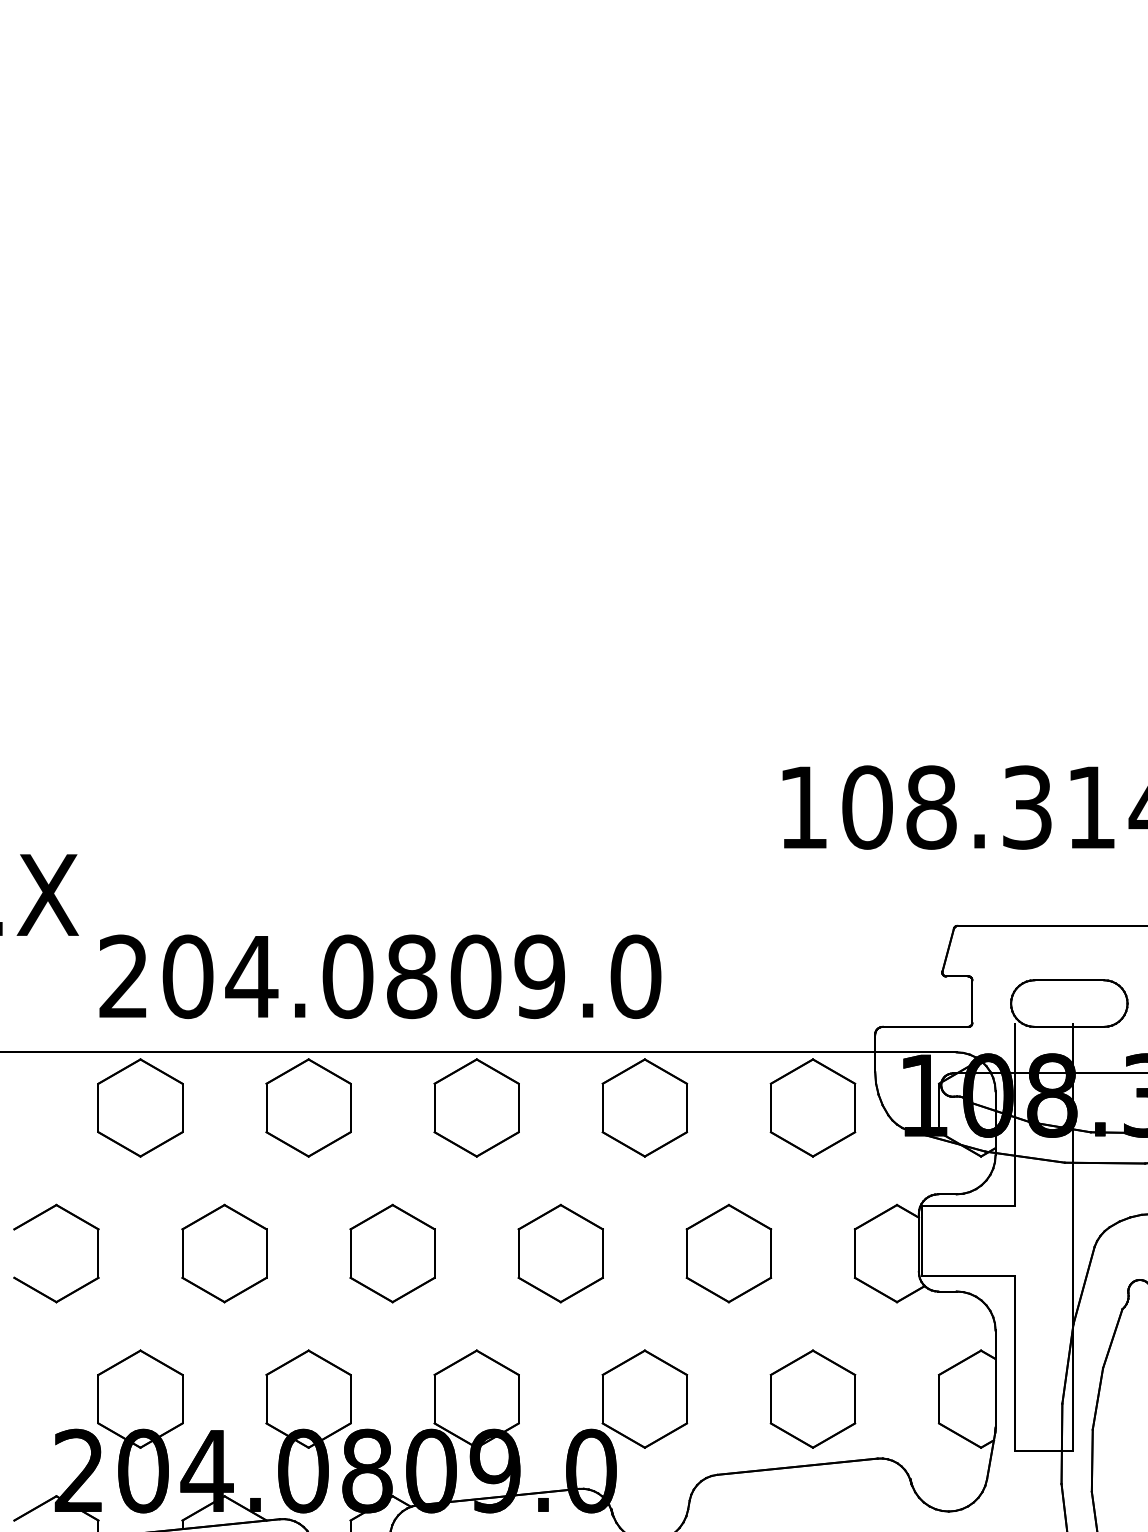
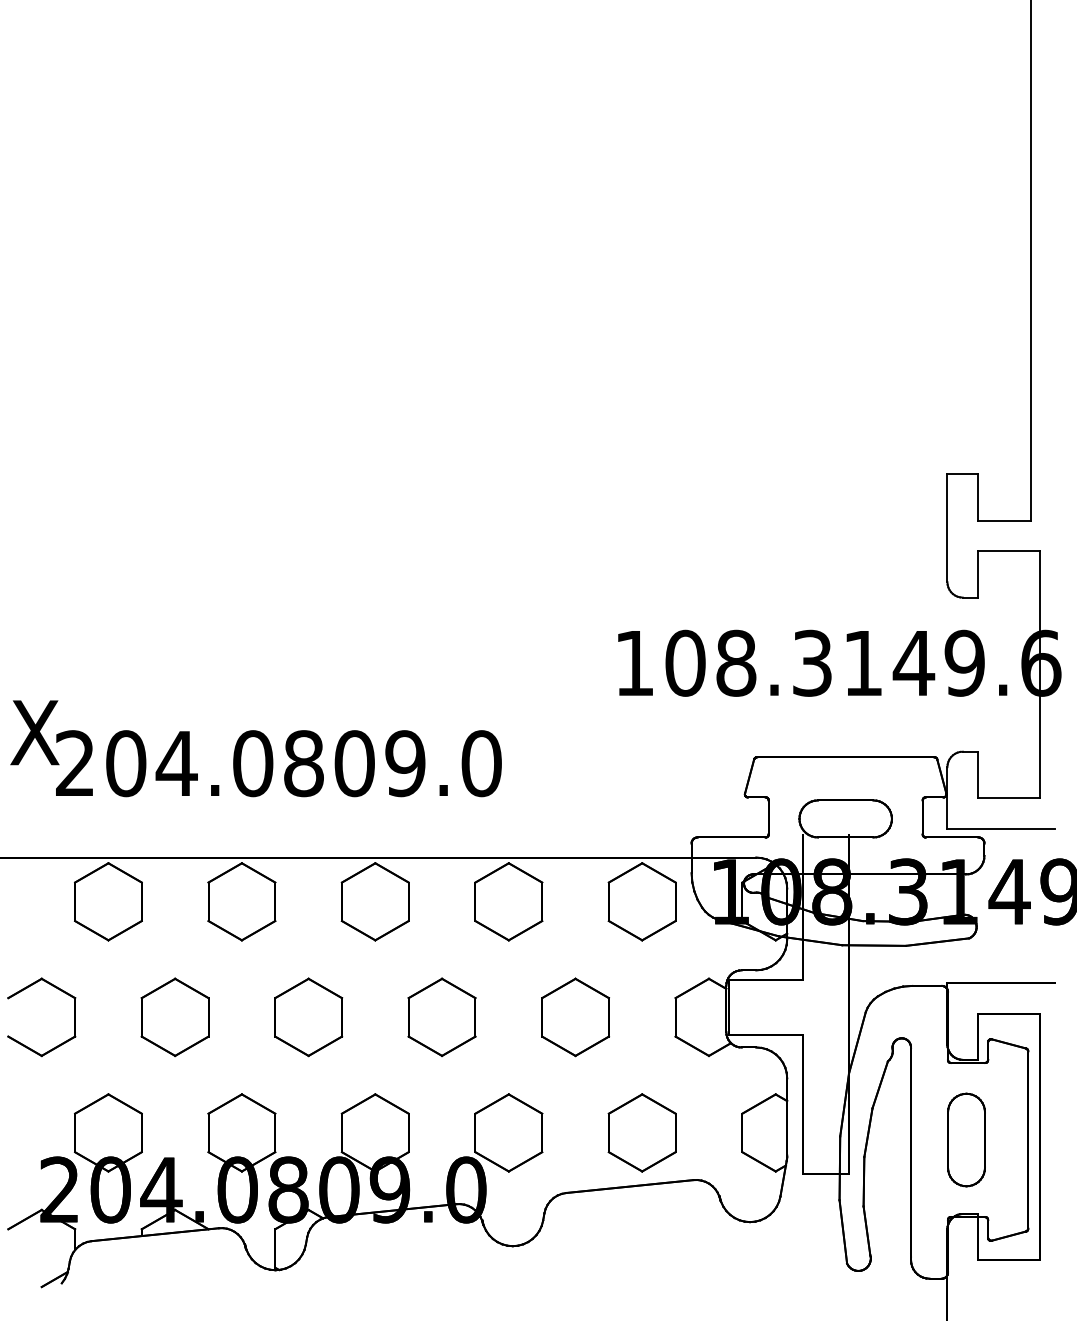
text: (379, 976) -> (278, 763), moved

